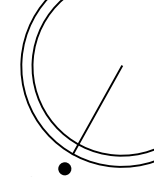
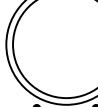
line: (97, 109) -> (53, 71), removed

